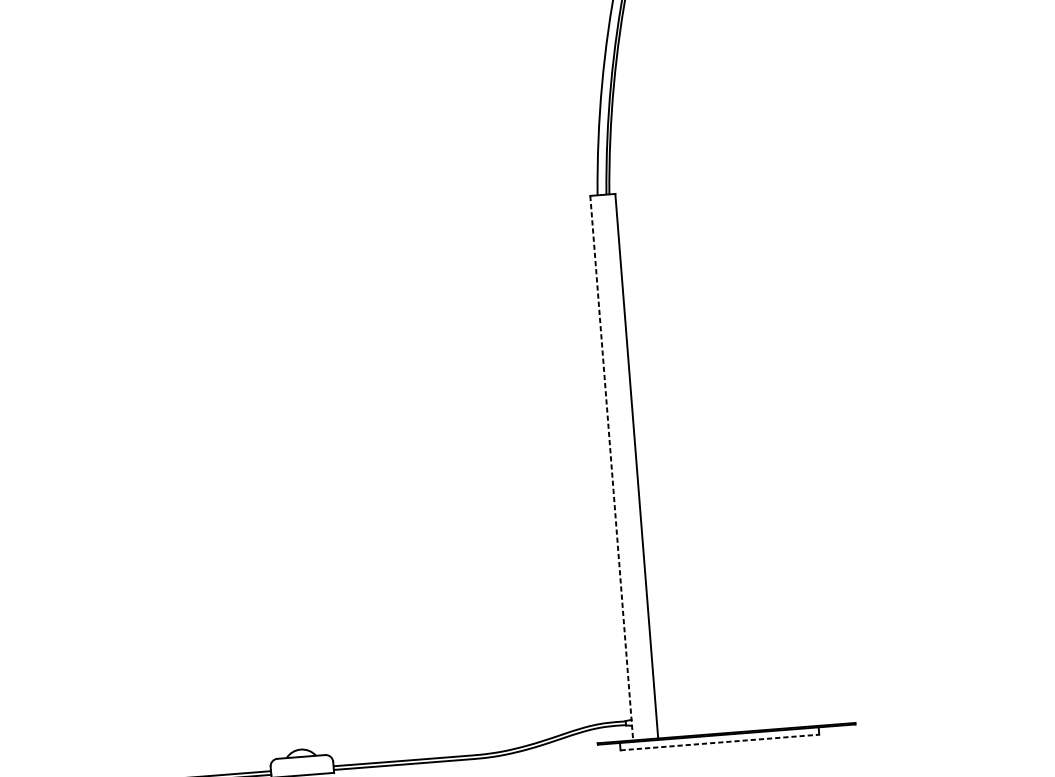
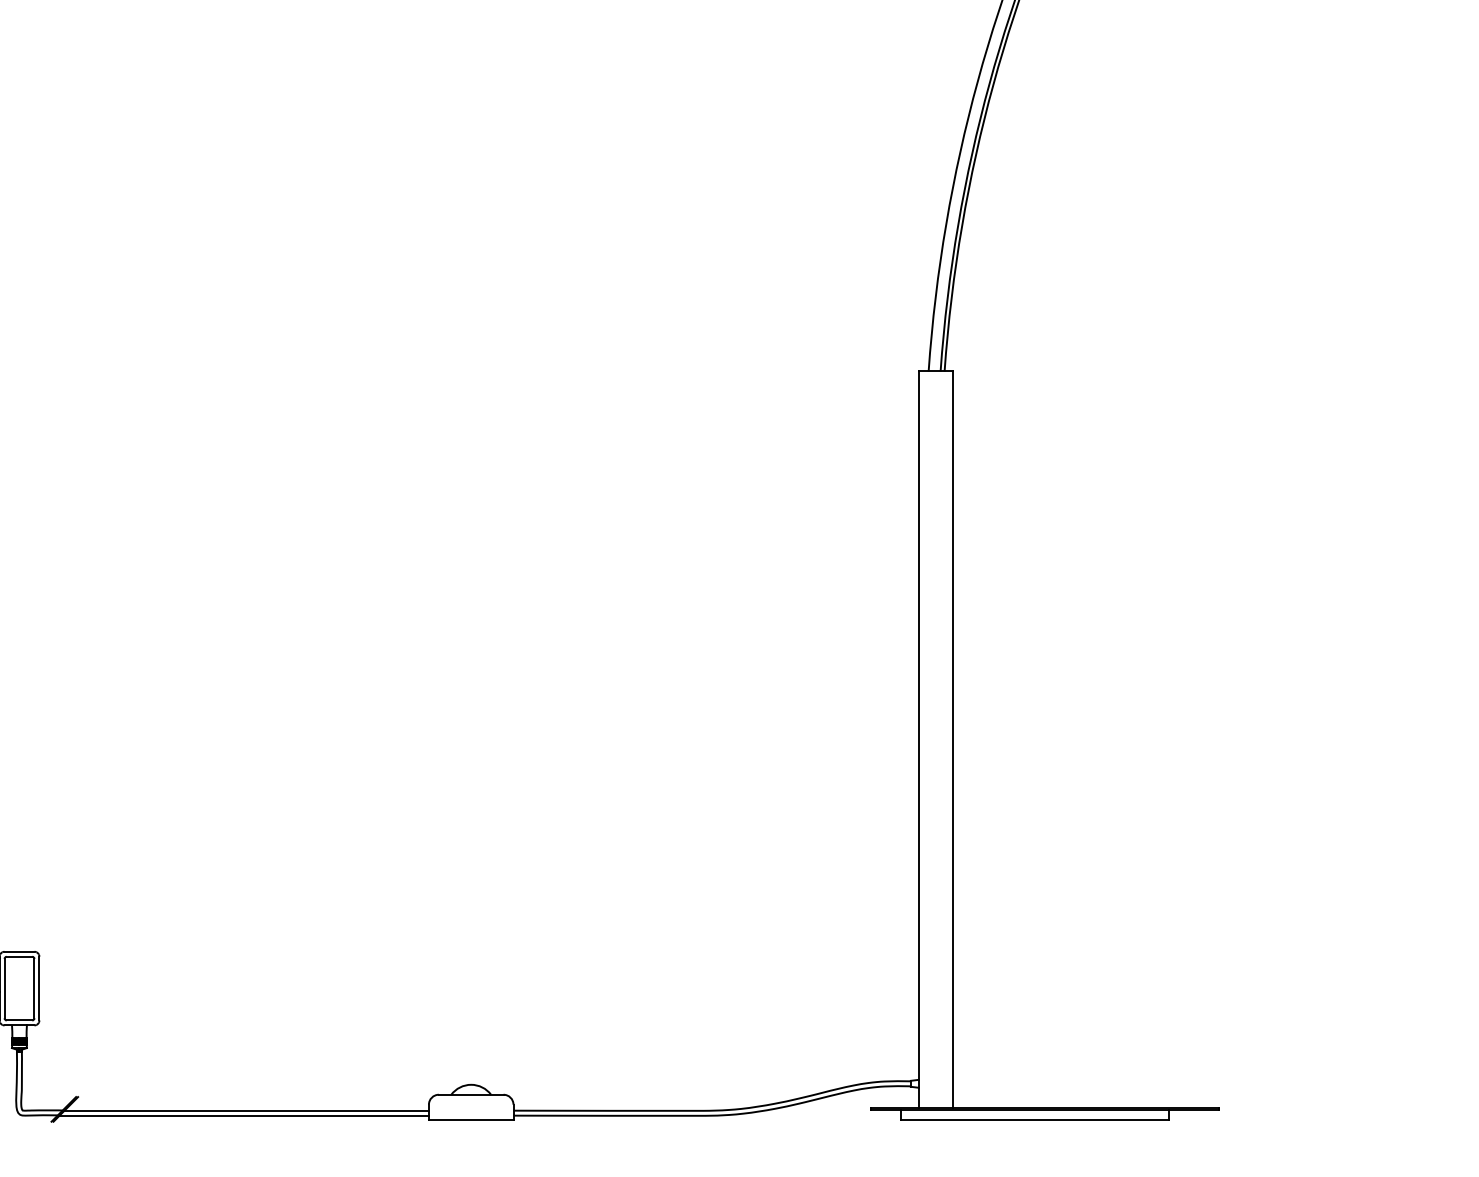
line: (611, 468) -> (918, 740), dashed -> solid
line: (720, 742) -> (1035, 1119), dashed -> solid

